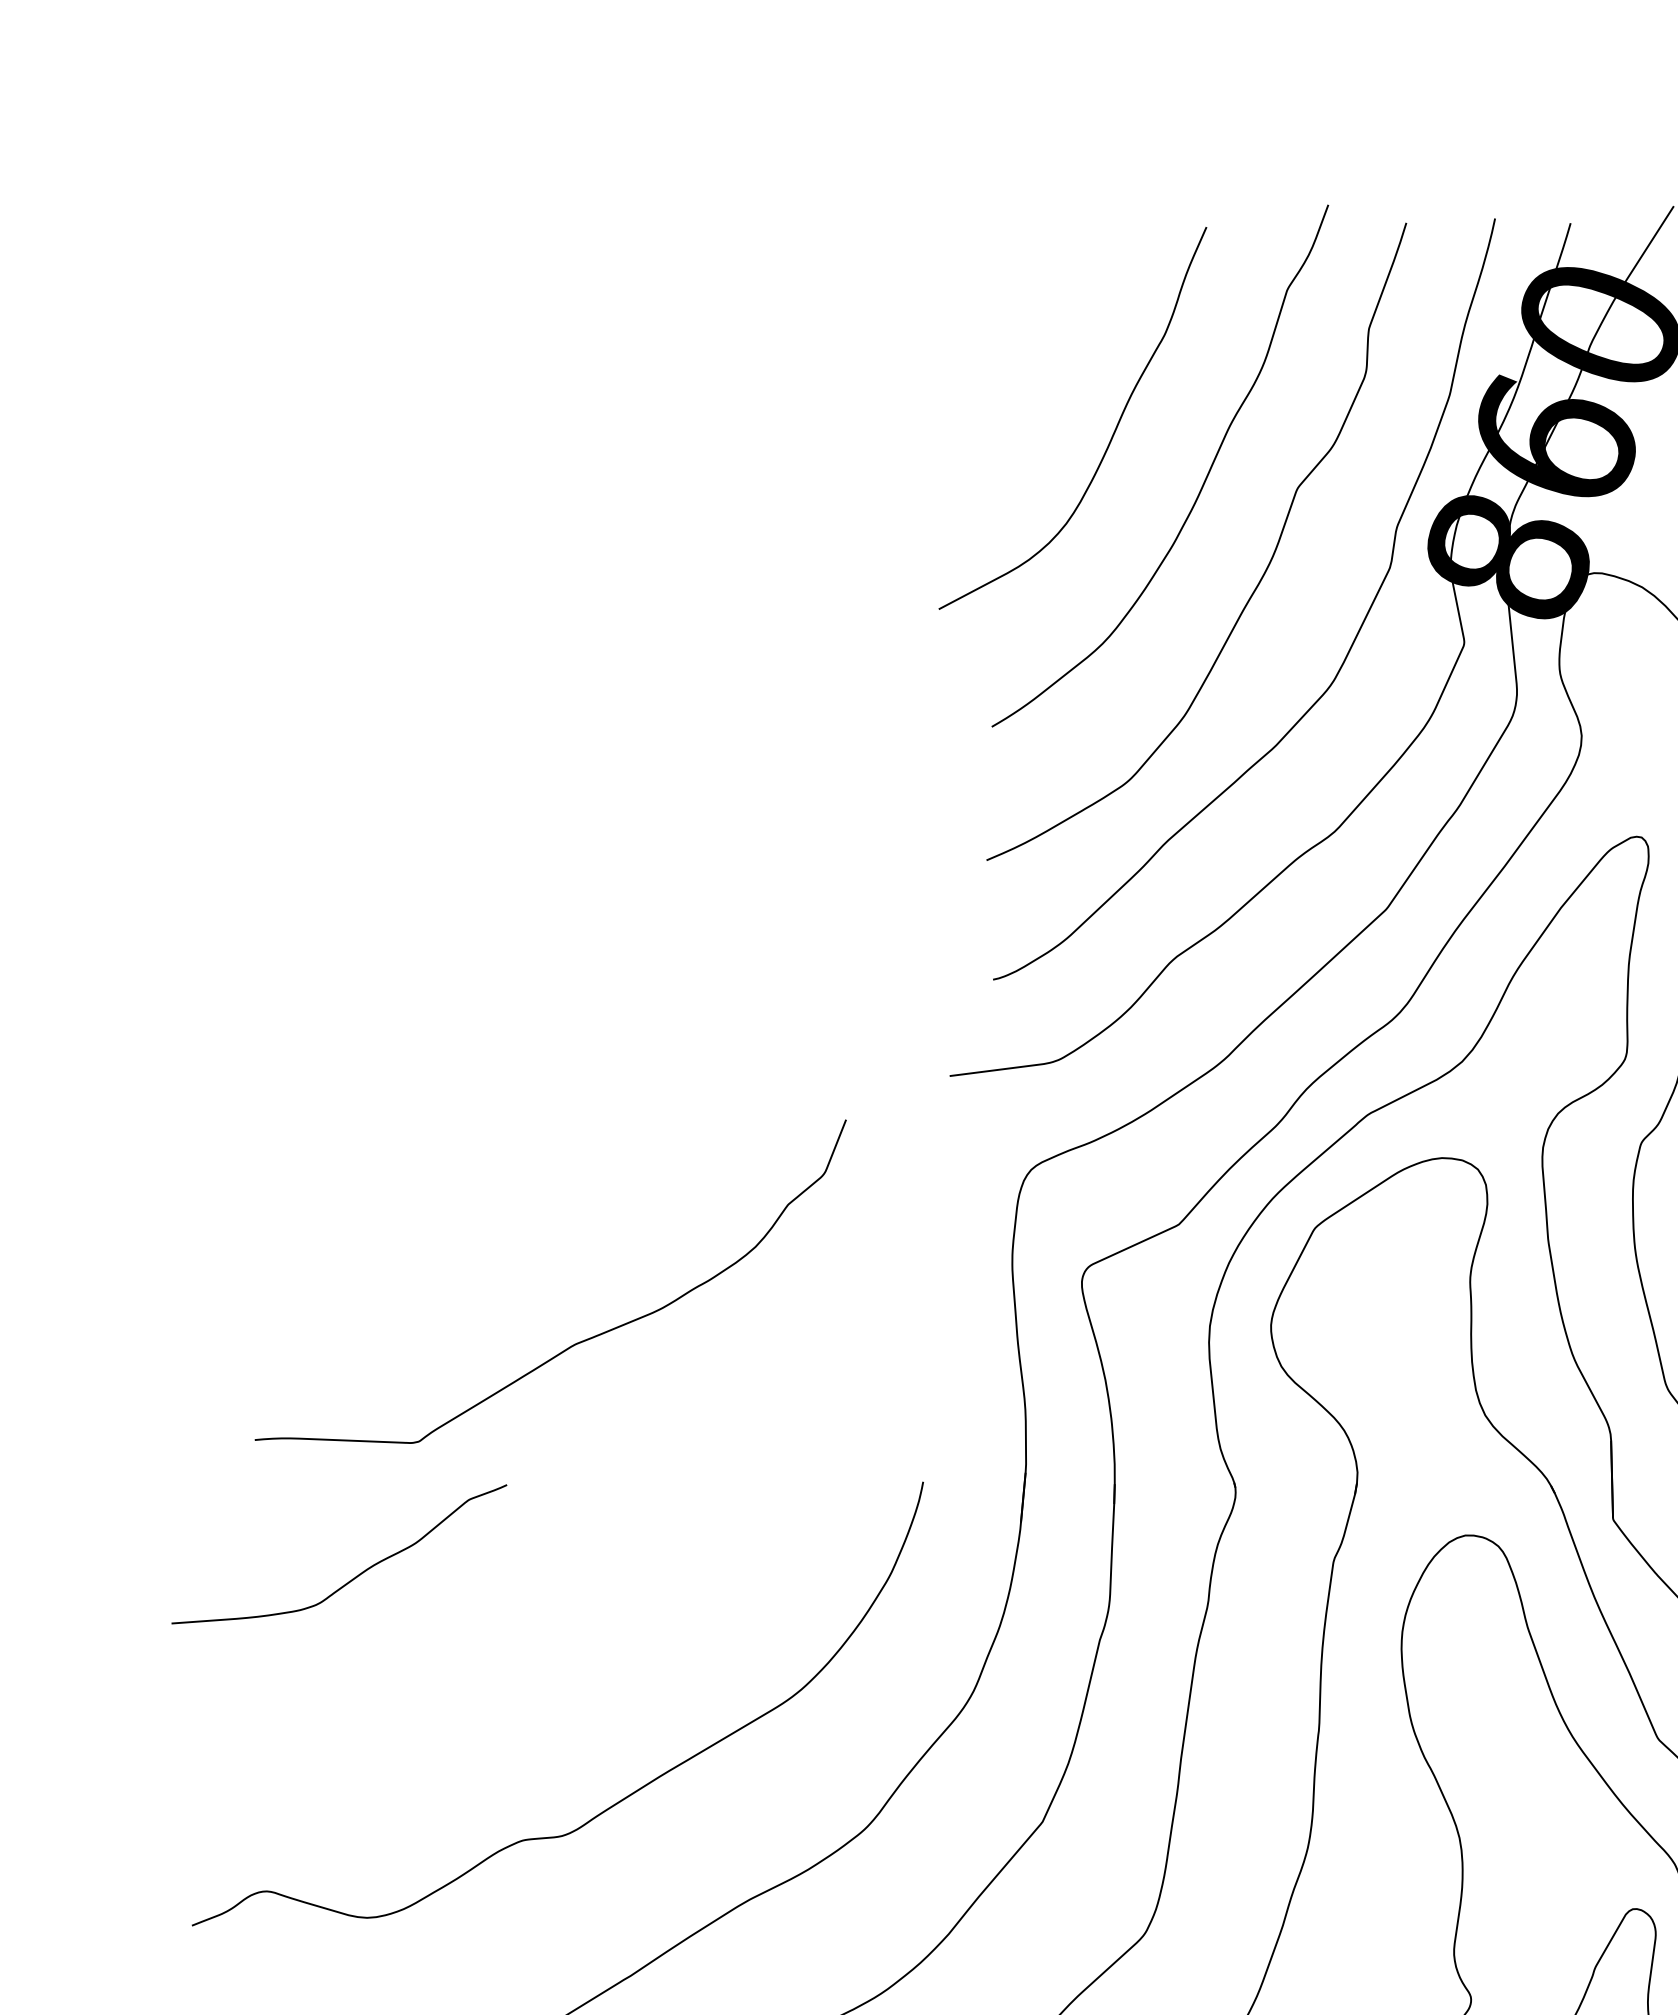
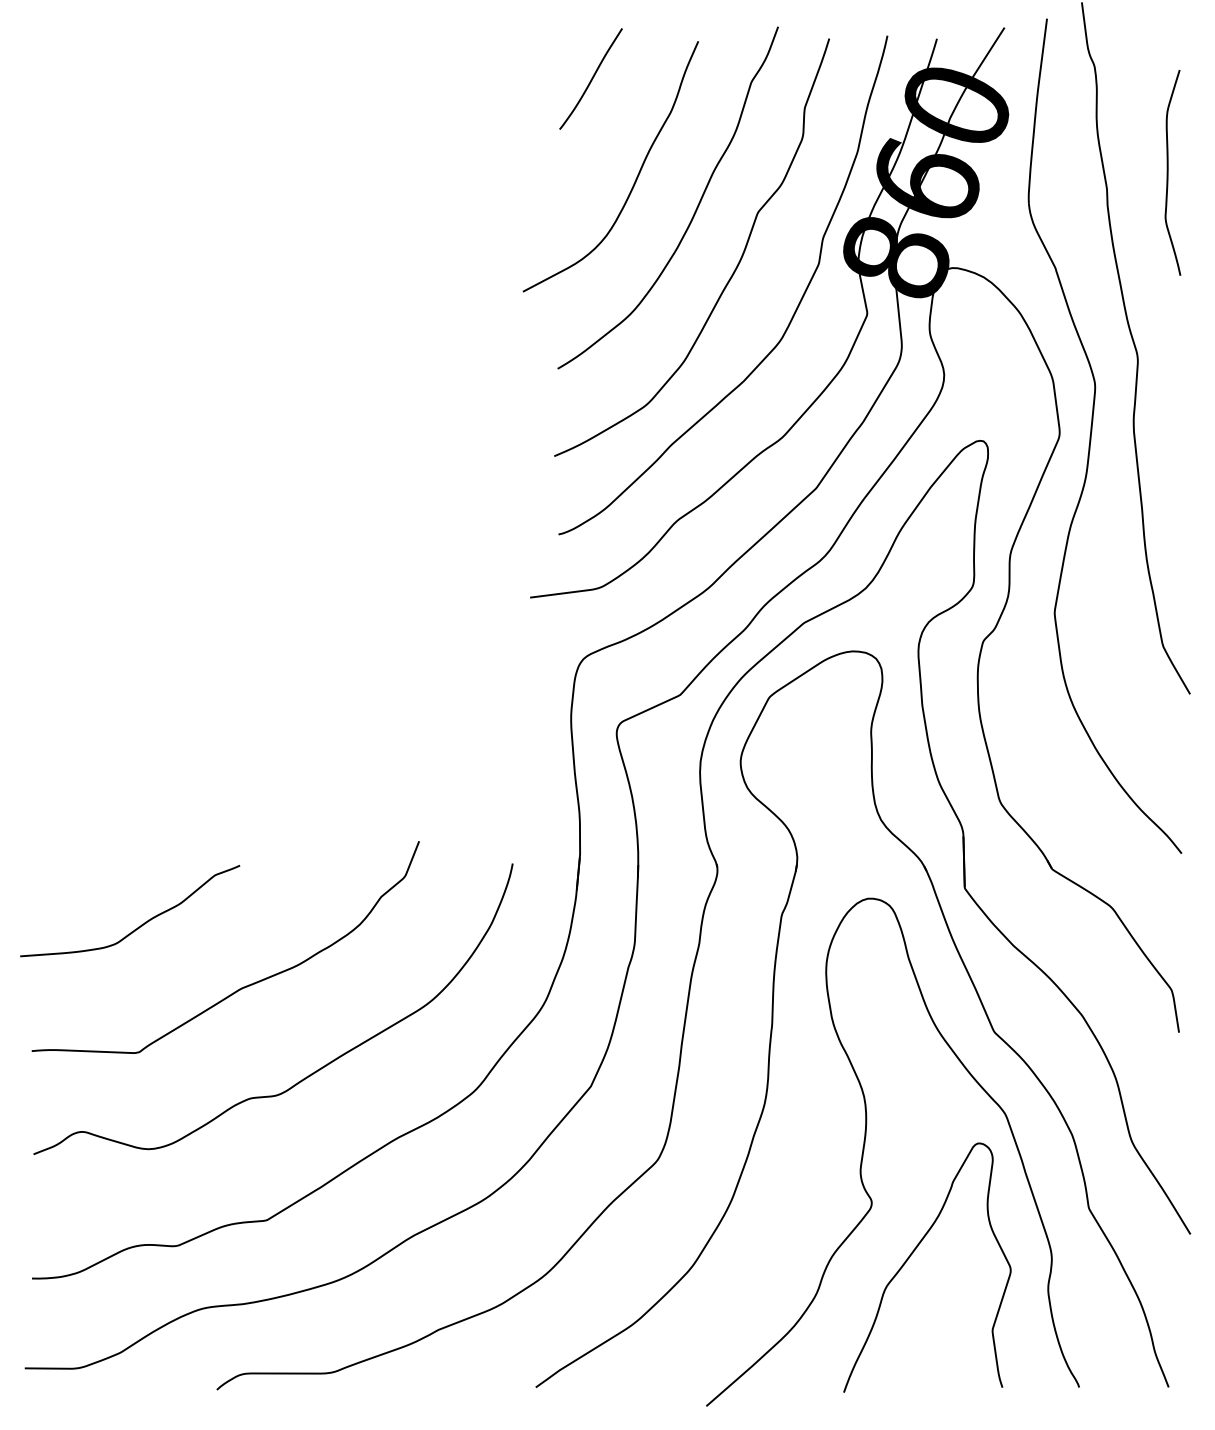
curve: (1043, 283) -> (591, 78), added
curve: (577, 1341) -> (243, 986), moved

